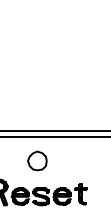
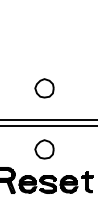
part: (37, 98) -> (44, 87), added

